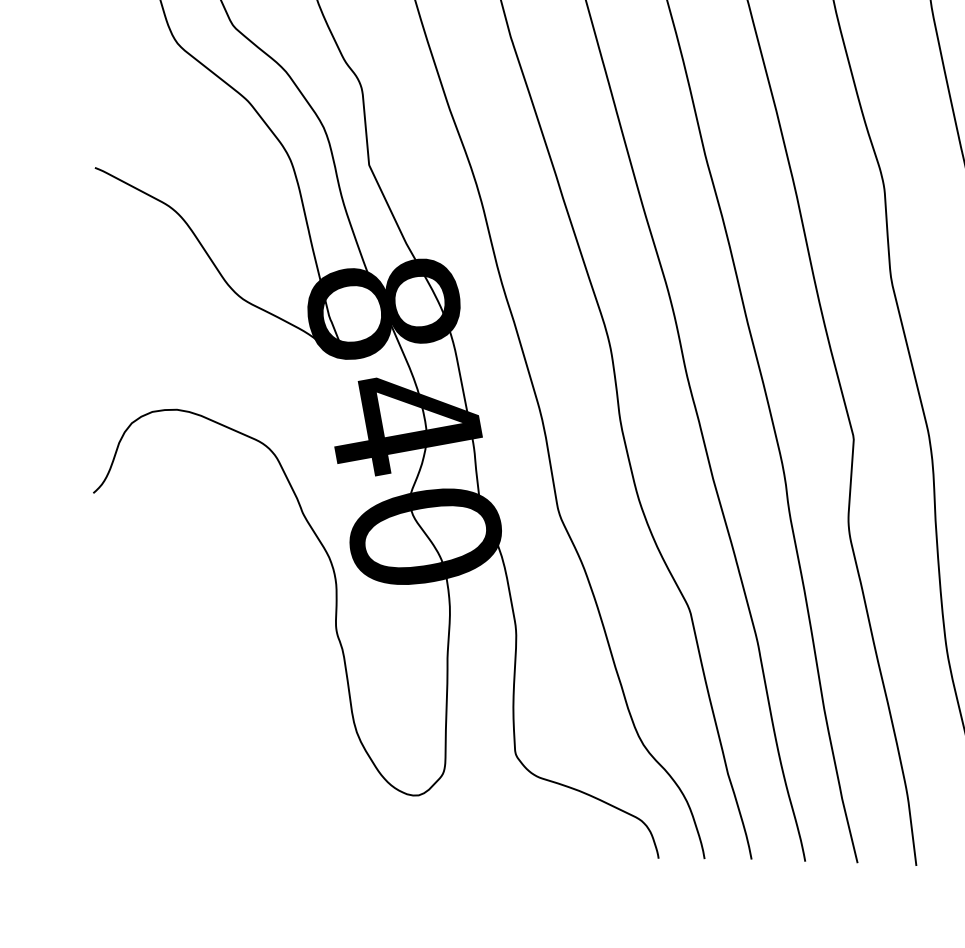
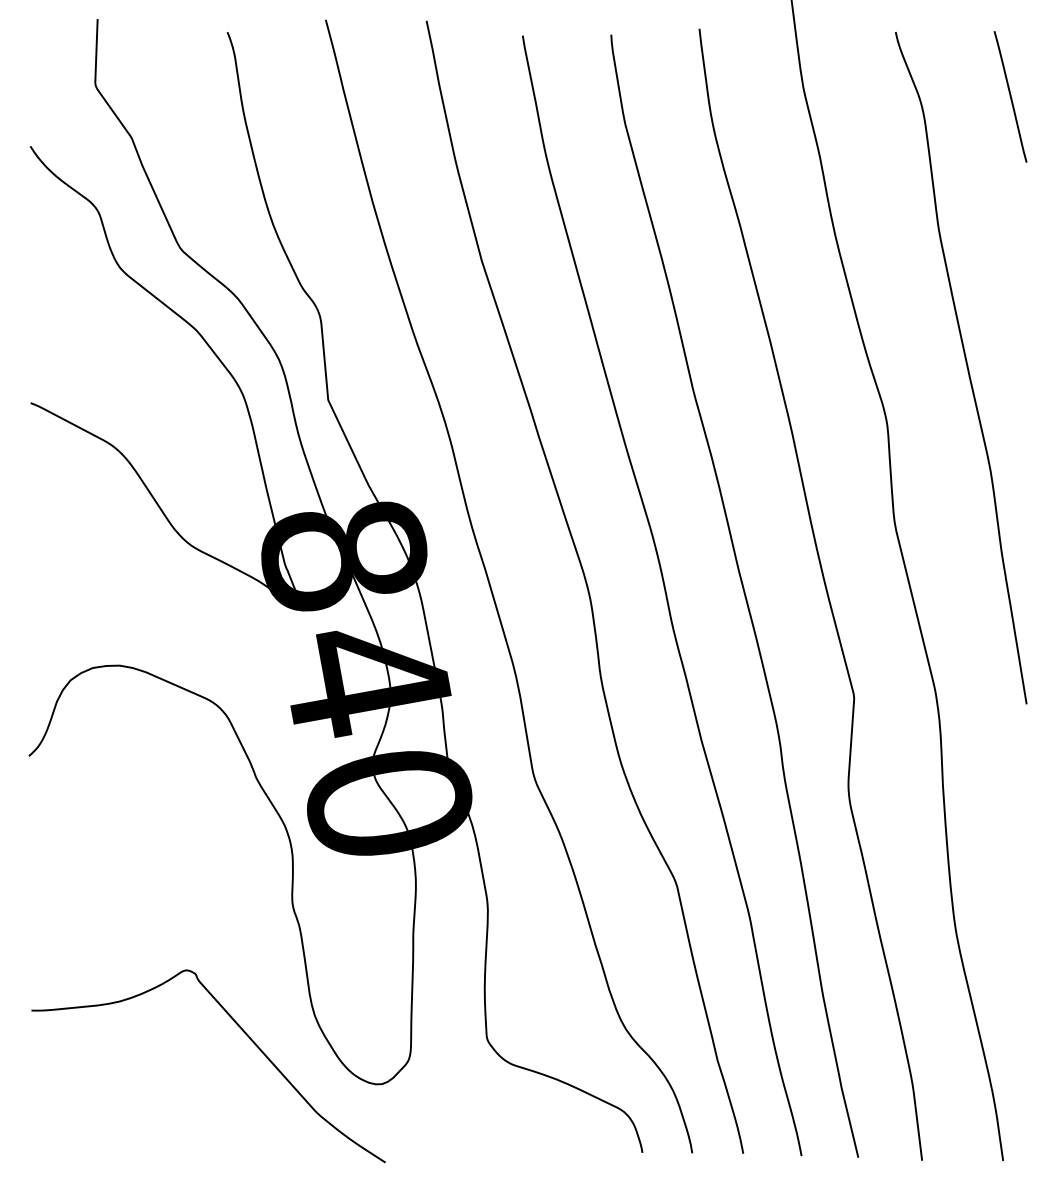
curve: (290, 746) -> (242, 1031), added

